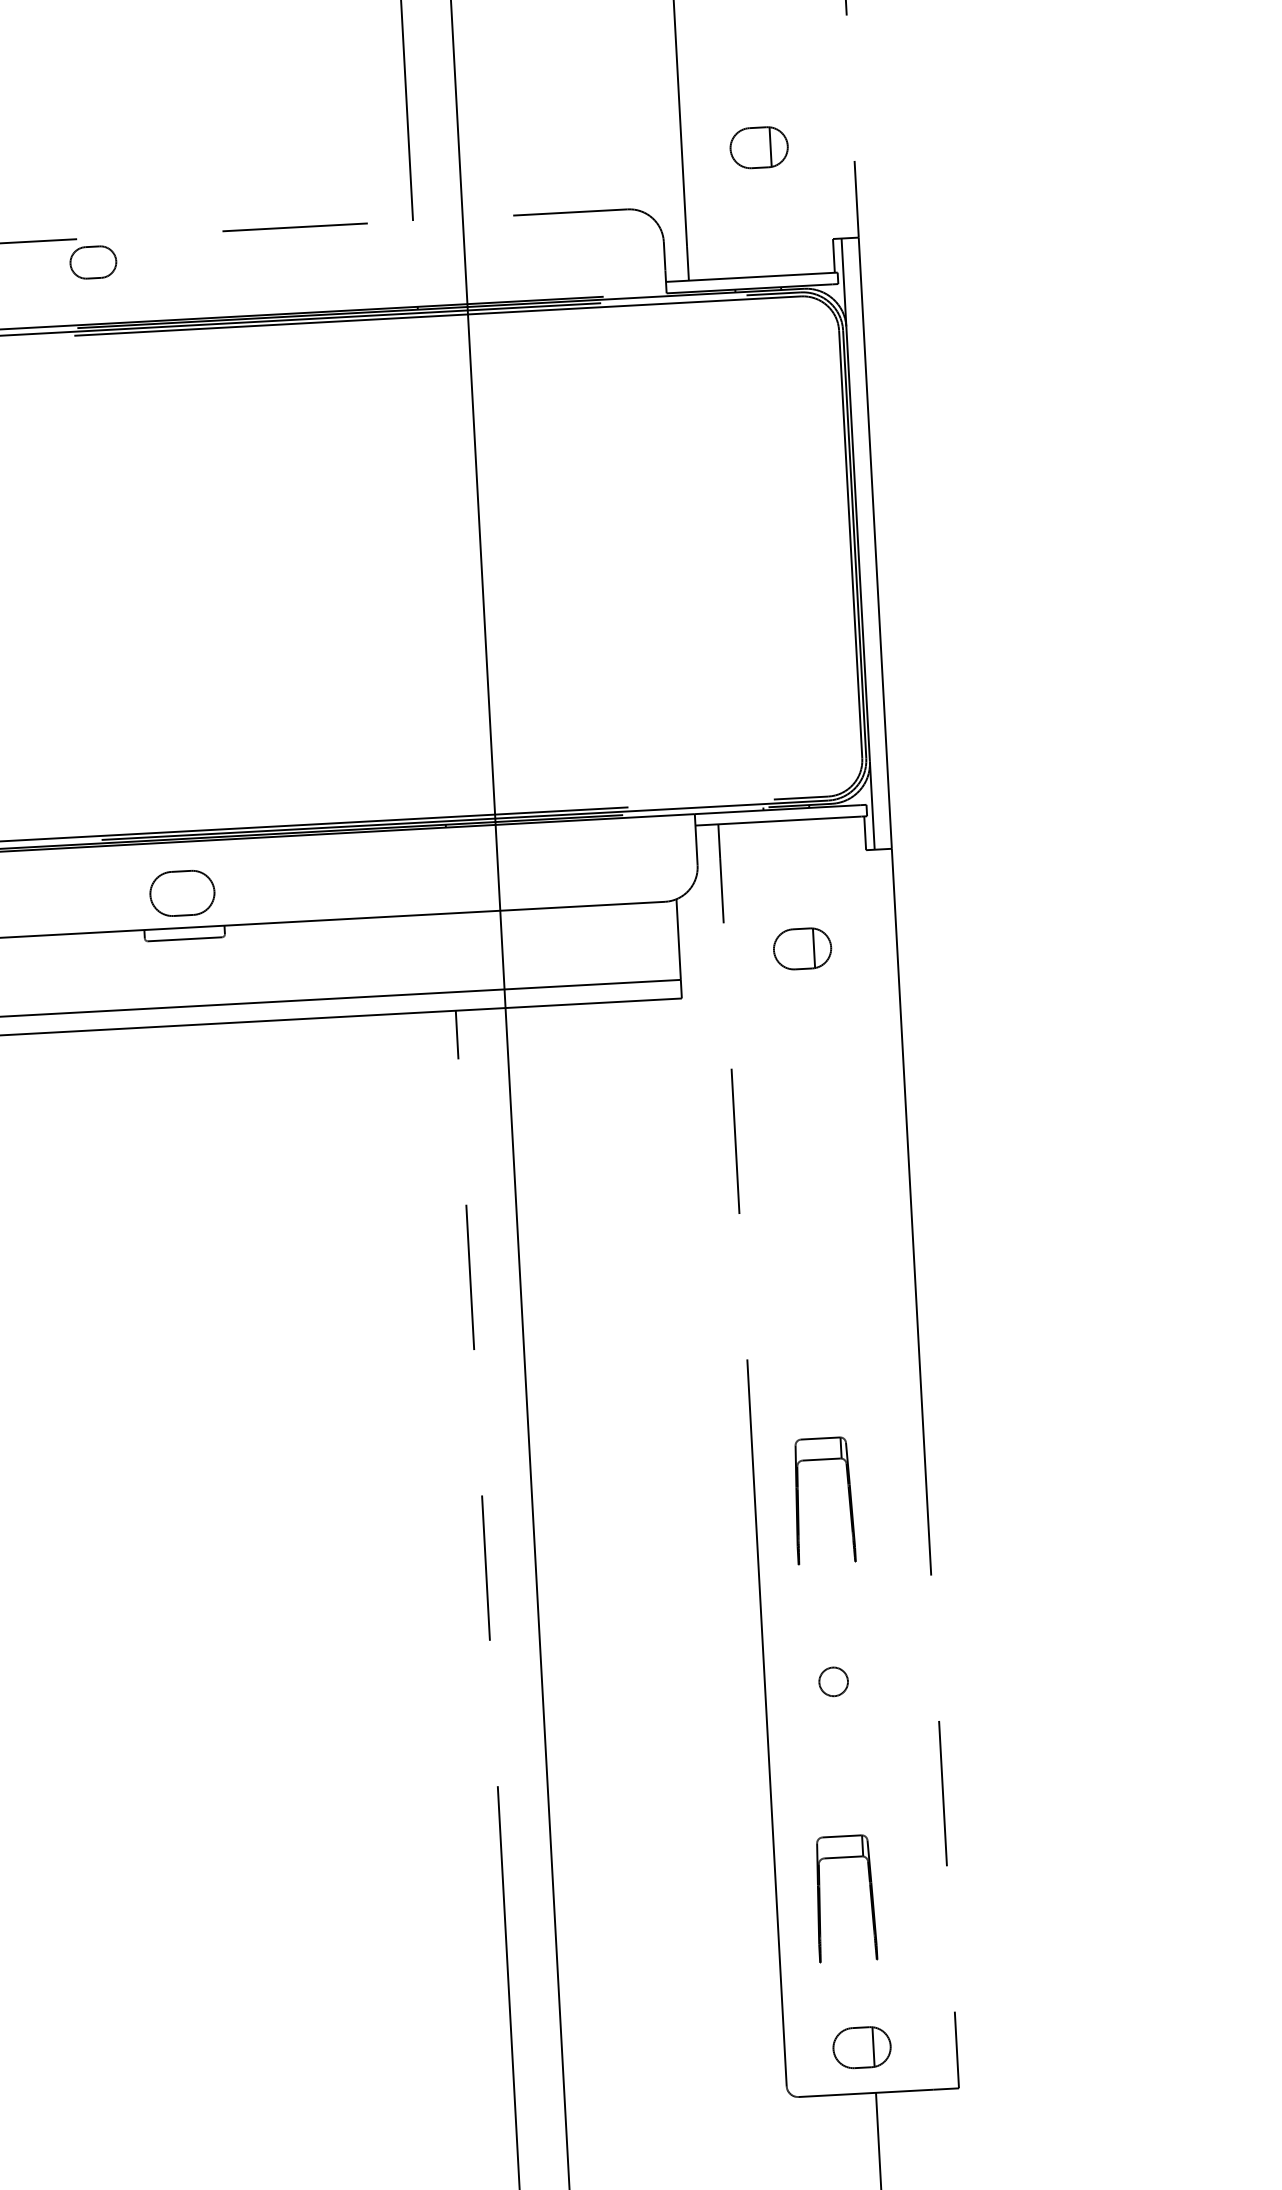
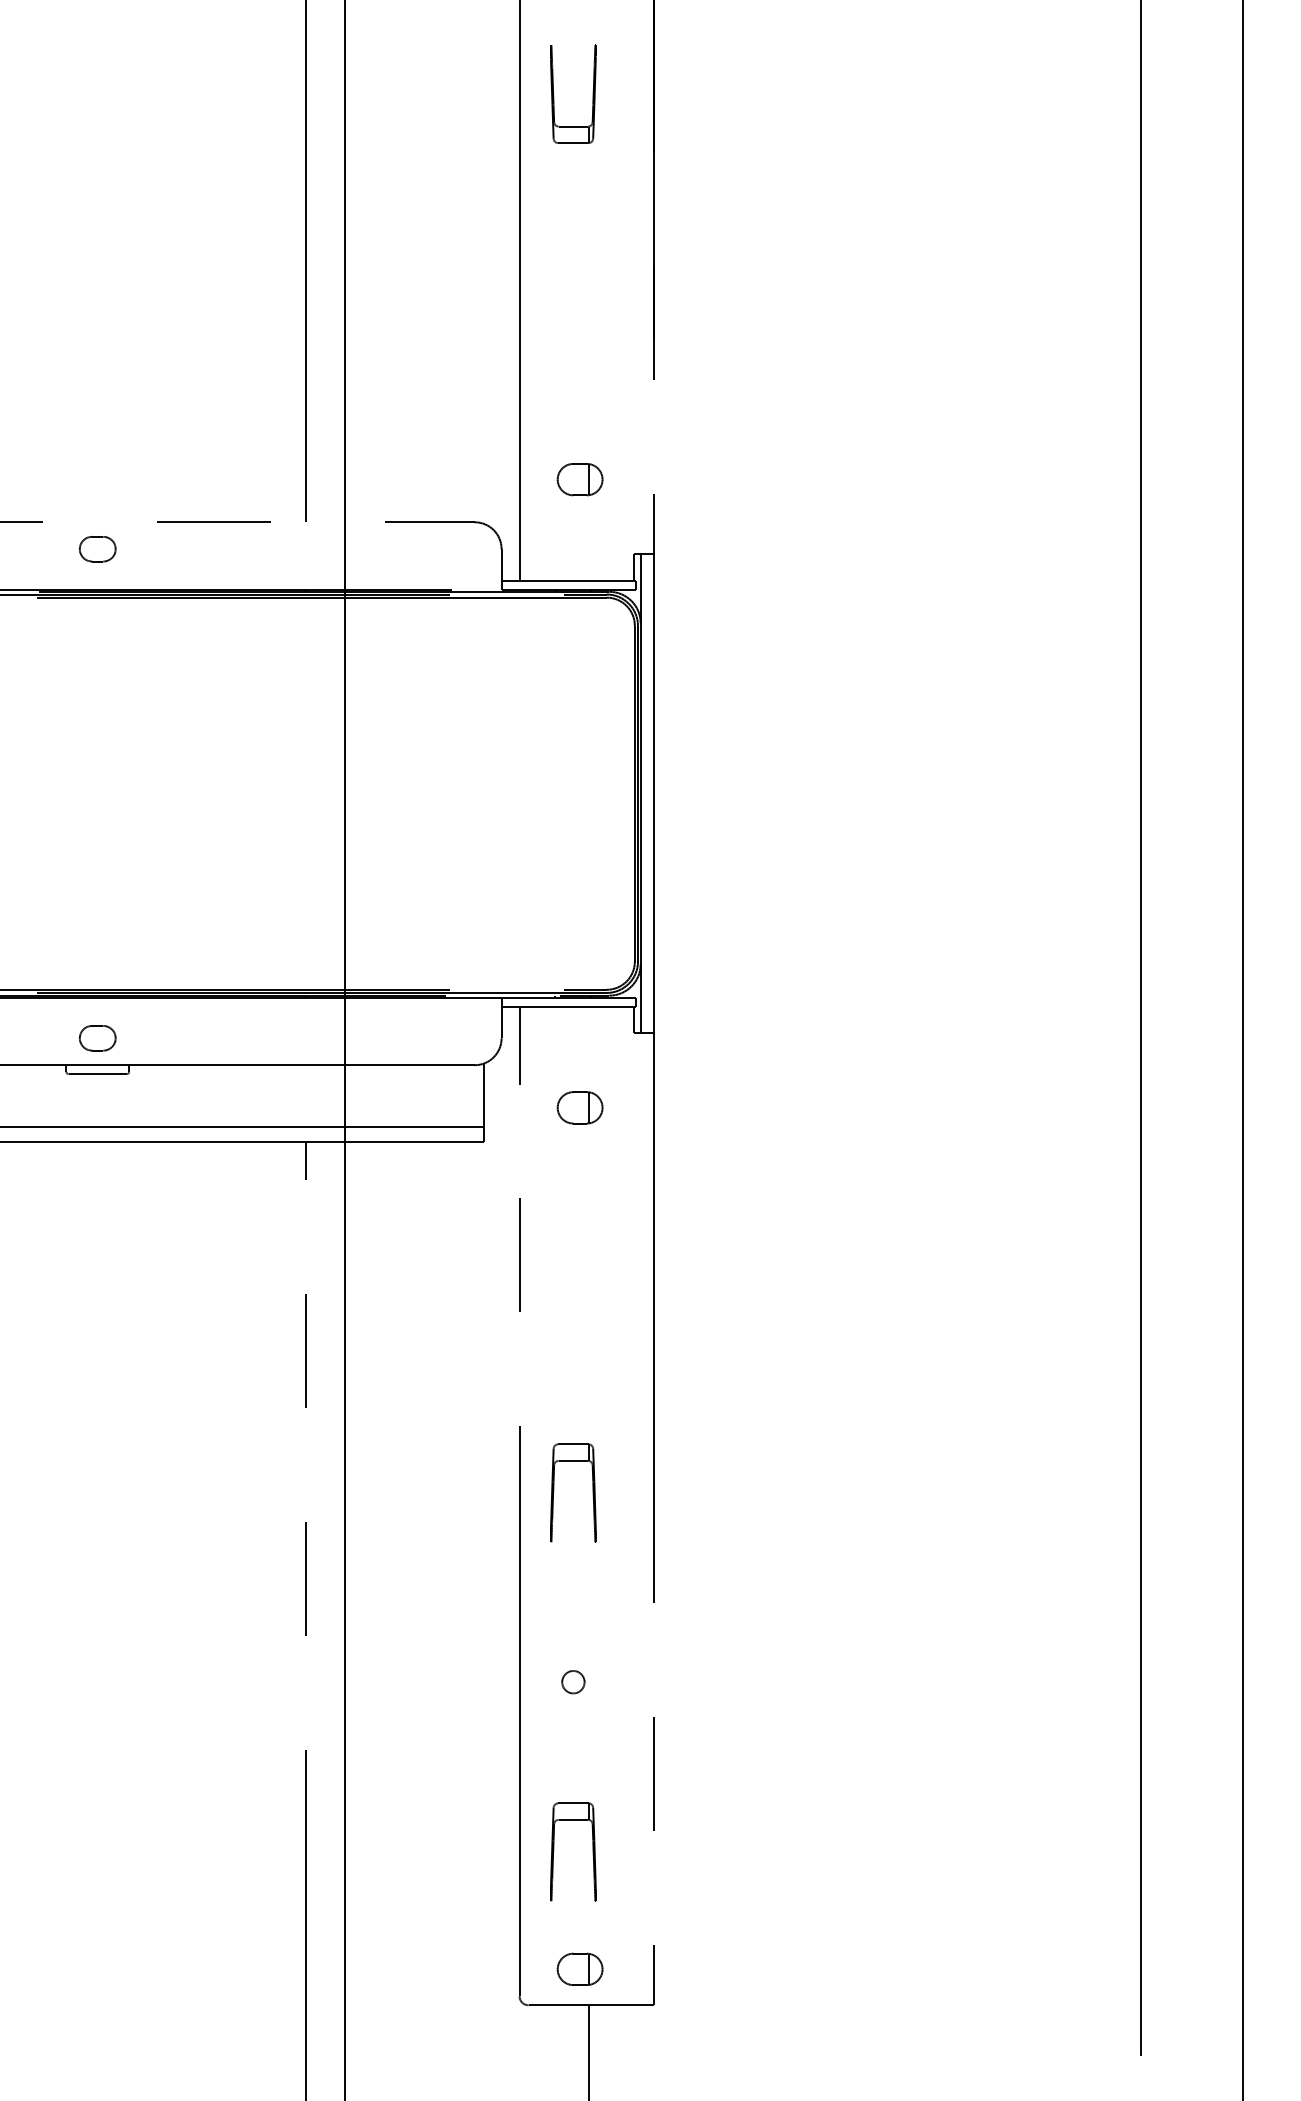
part: (93, 262) -> (97, 549), moved
part: (182, 893) -> (97, 1038), size x0.71
part: (799, 1501) -> (554, 1492), moved

